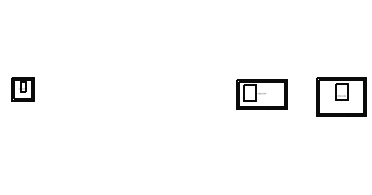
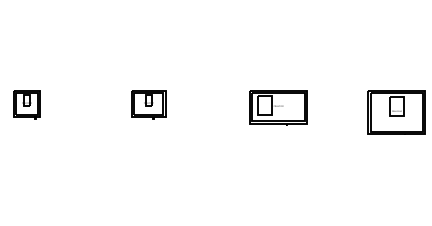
part: (127, 89) -> (148, 103), added
part: (261, 94) -> (278, 107), moved

